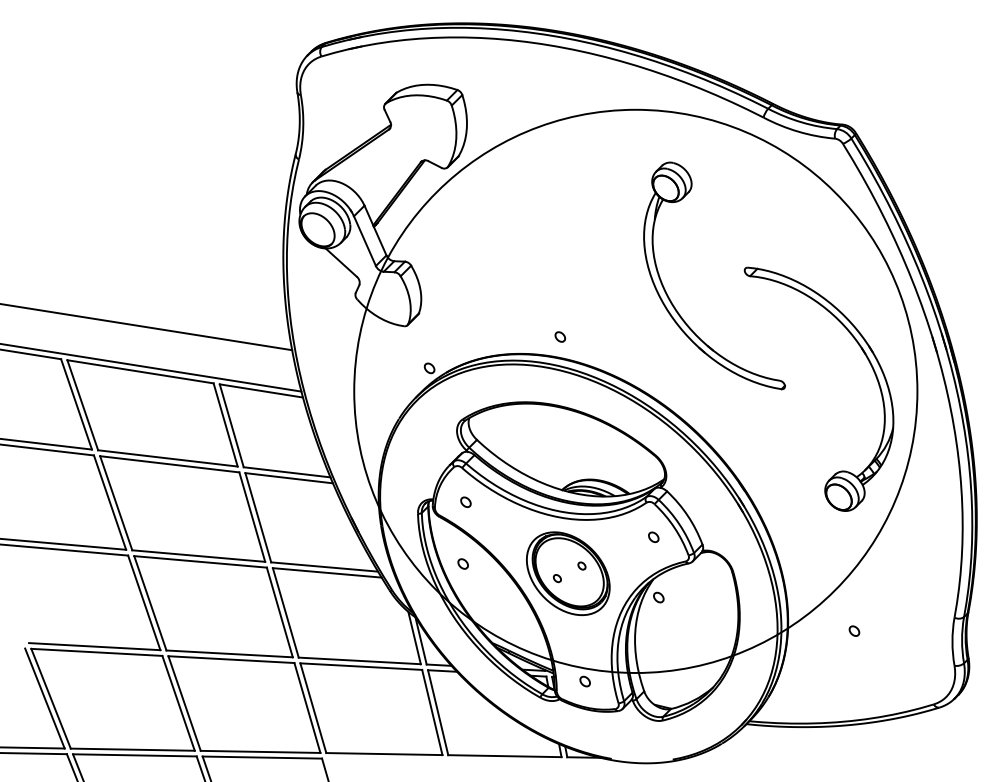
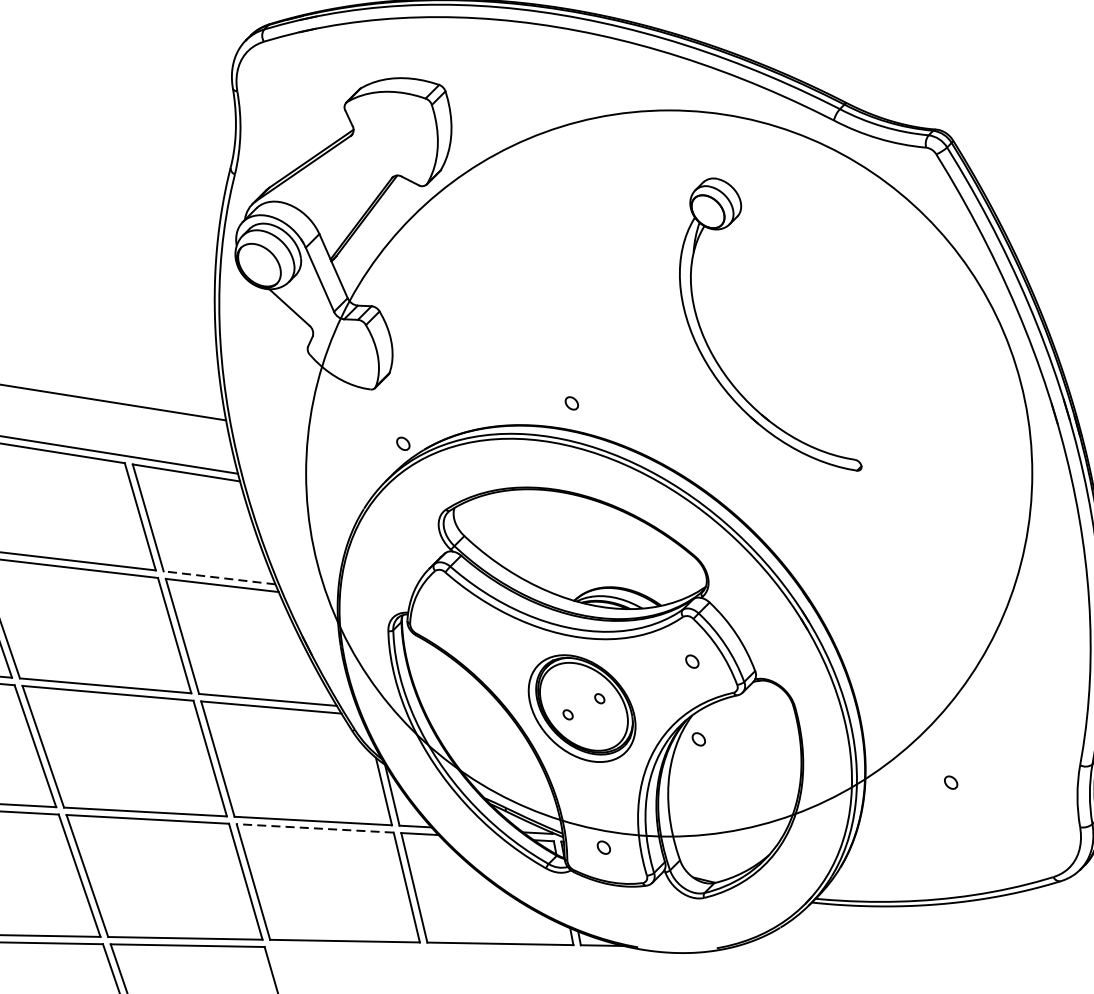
part: (866, 358) -> (966, 431), removed
line: (287, 472) -> (220, 578), solid -> dashed
part: (465, 501) -> (449, 615), removed
part: (462, 563) -> (445, 695), removed
line: (361, 666) -> (315, 828), solid -> dashed

